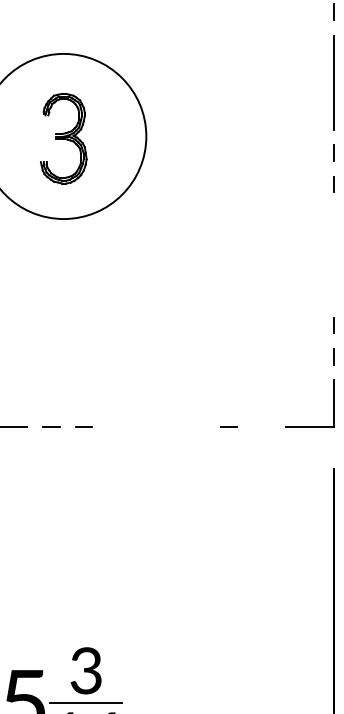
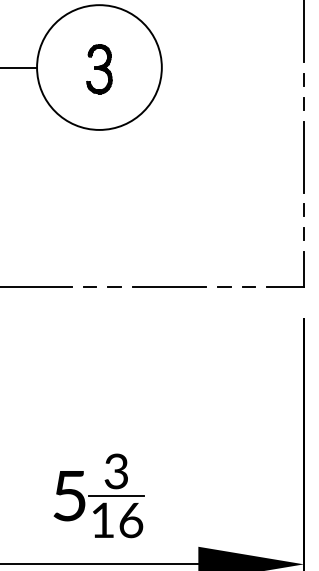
part: (63, 139) -> (99, 69), size x0.71
line: (335, 254) -> (304, 156), added
line: (260, 426) -> (248, 286), added
line: (156, 427) -> (169, 287), added

